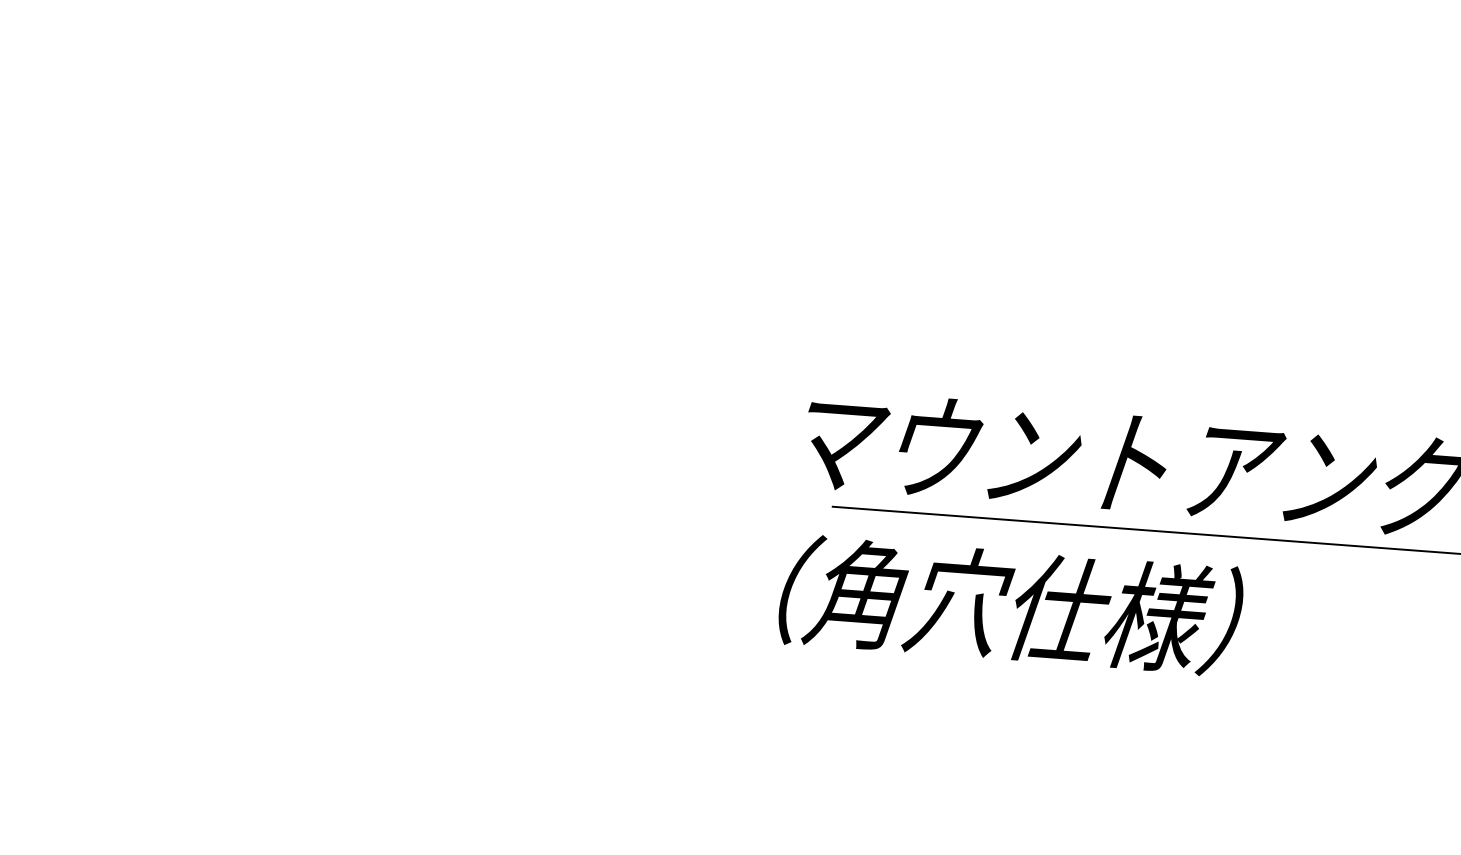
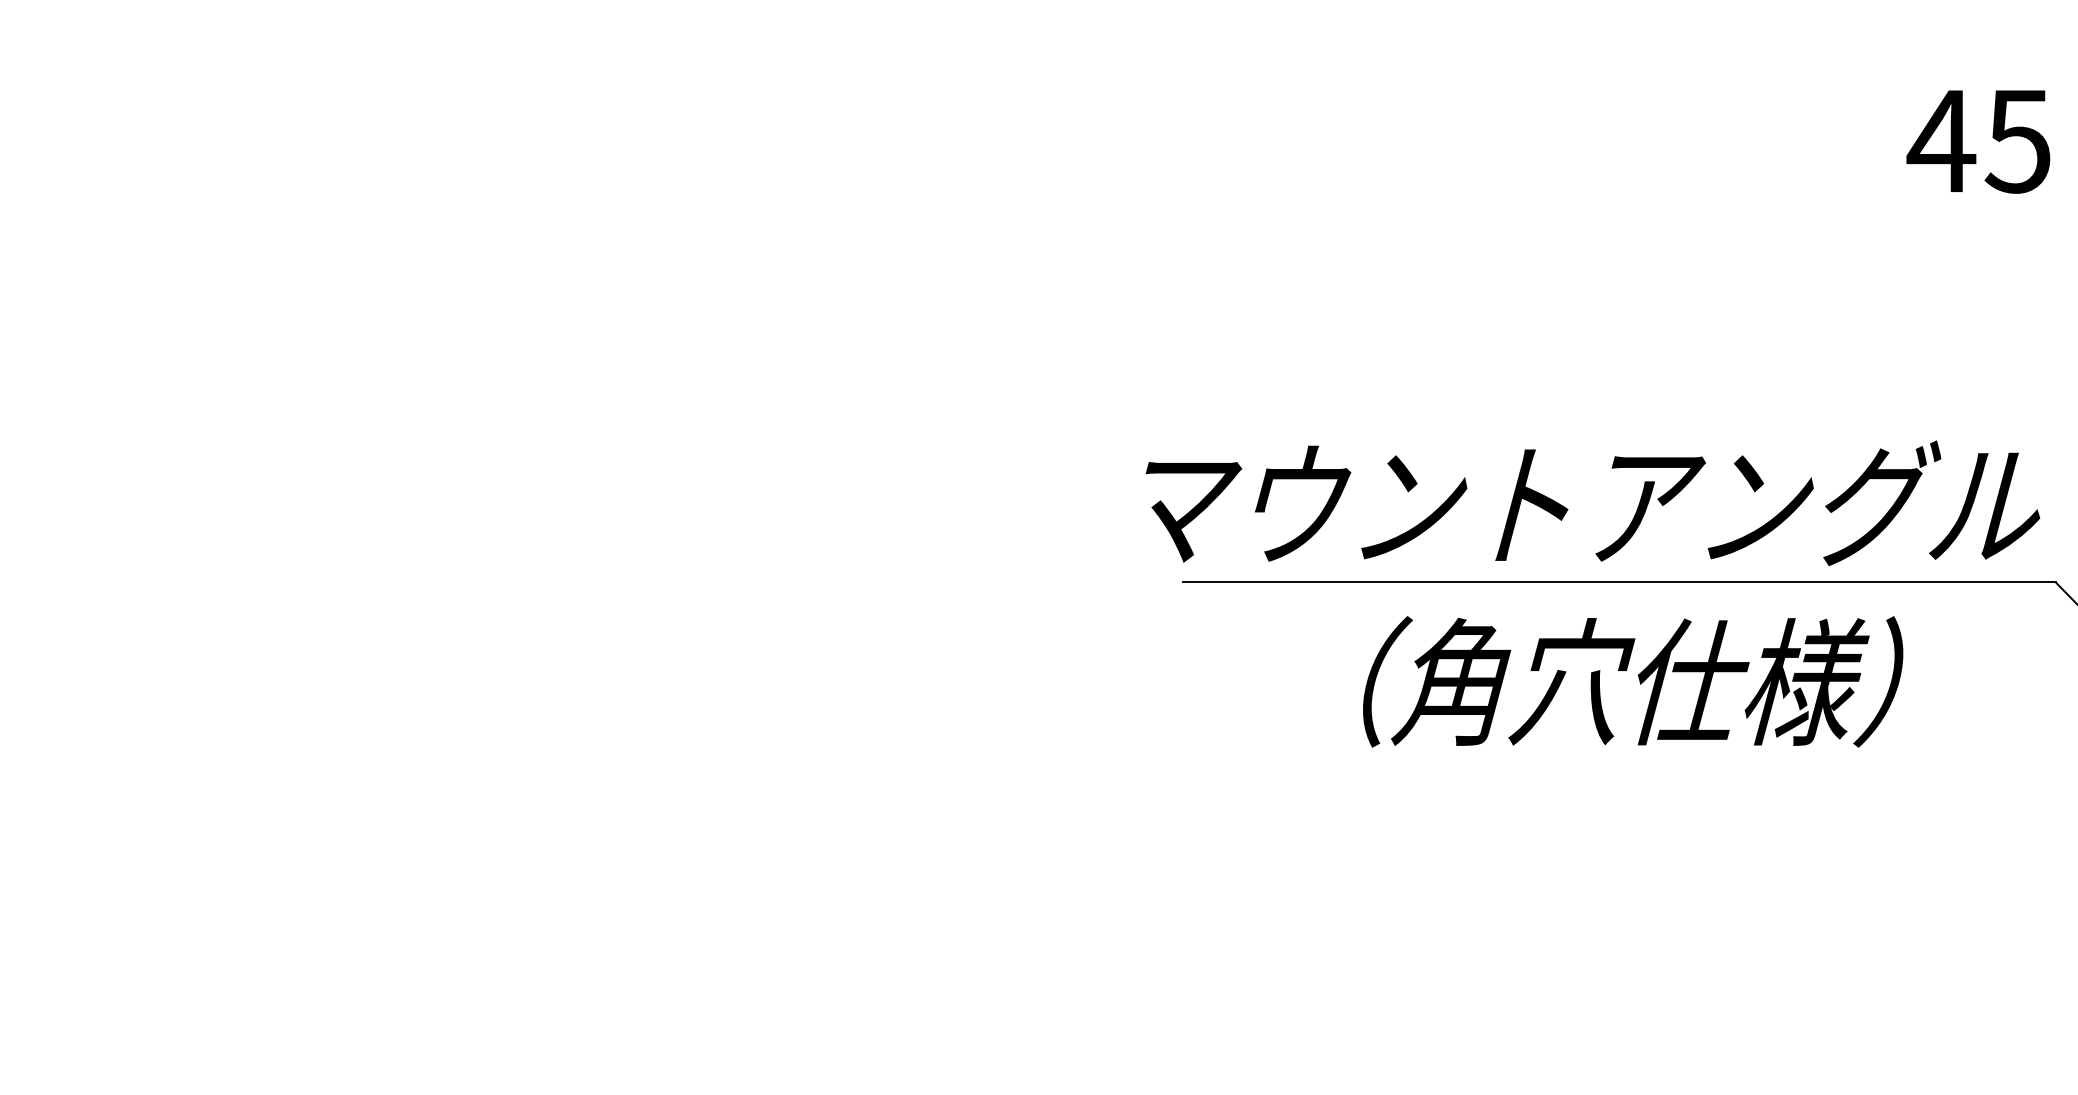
text: (1011, 605) -> (1633, 681), moved

